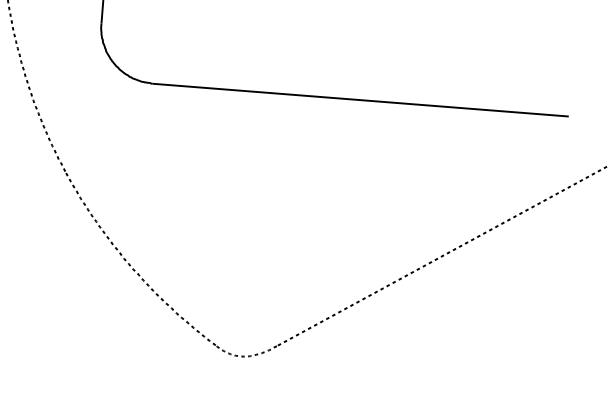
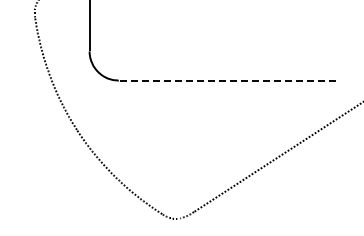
line: (360, 99) -> (227, 80), solid -> dashed

